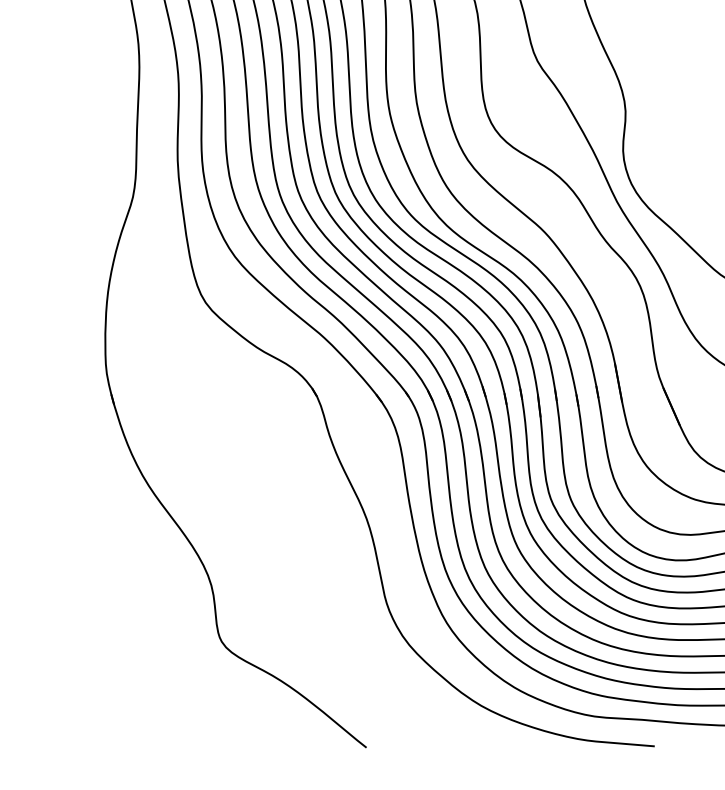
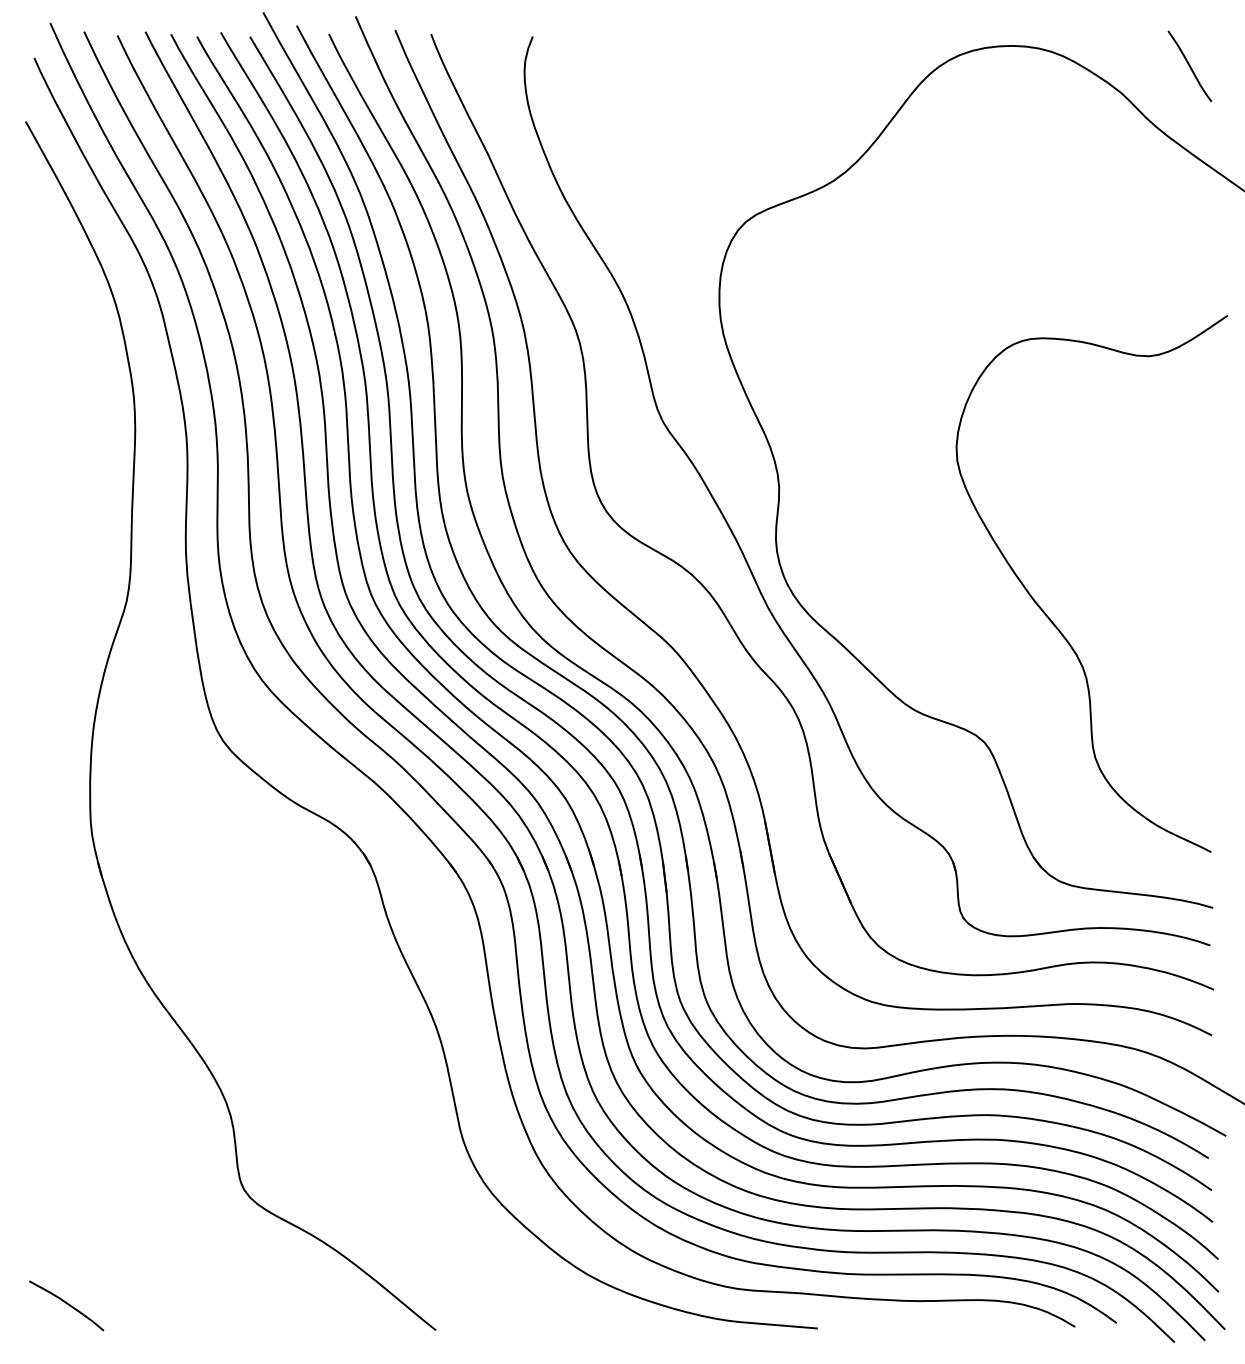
curve: (87, 728) -> (66, 1304), added

